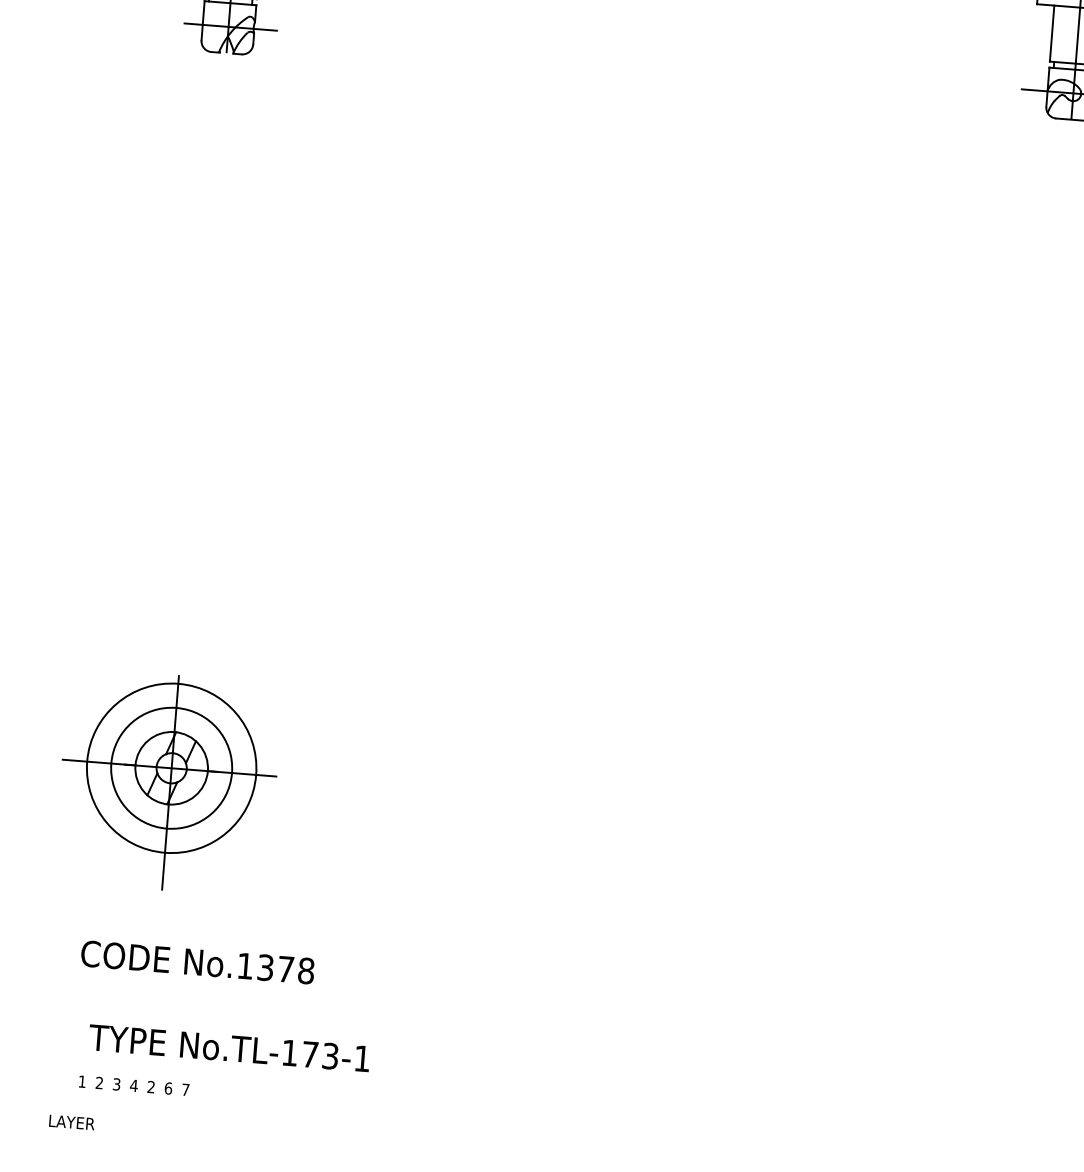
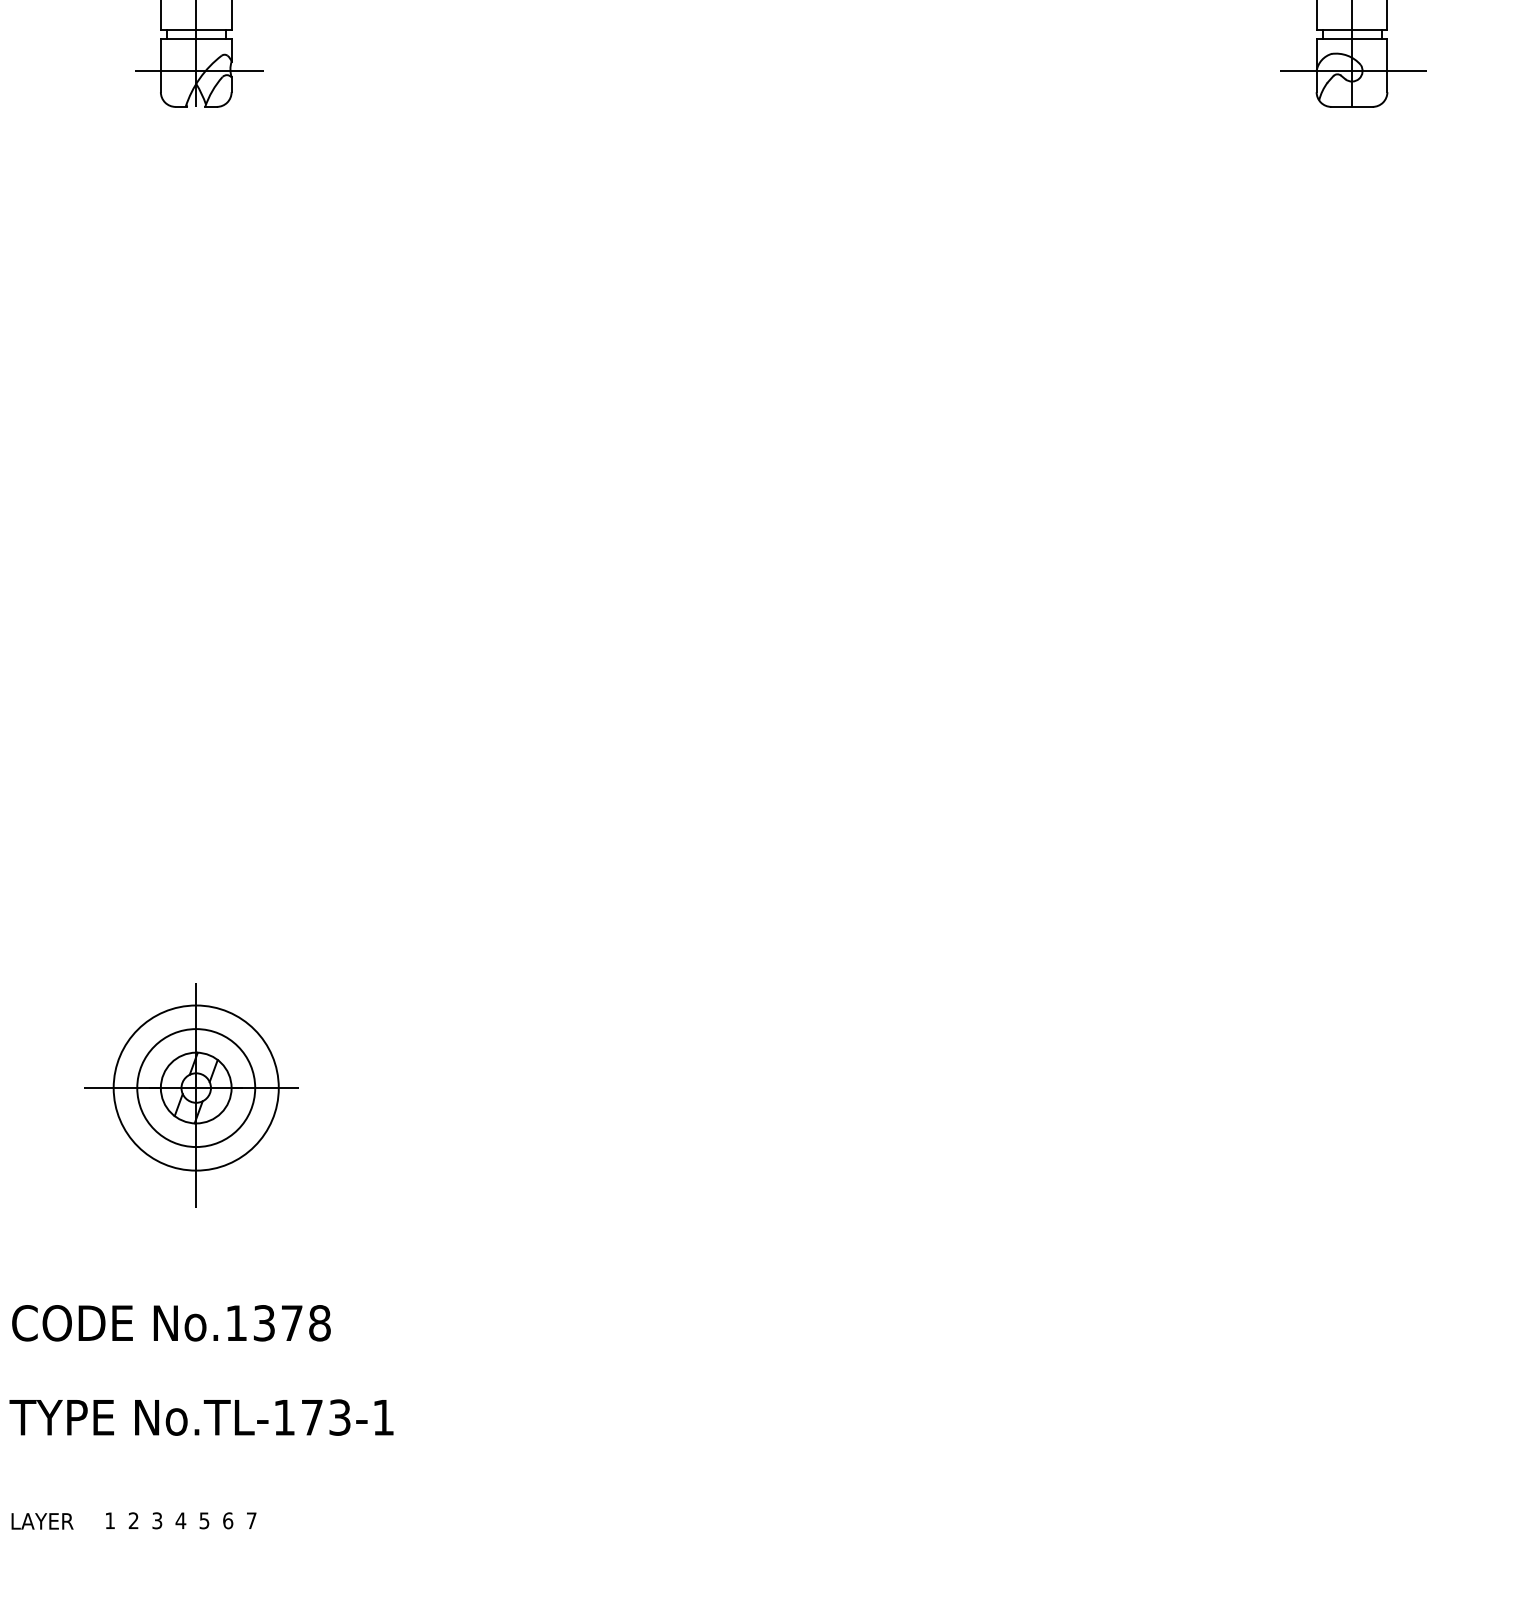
part: (166, 775) -> (191, 1095), size x0.71
text: (197, 962) -> (171, 1323), moved
text: (229, 1048) -> (201, 1417), moved
text: (151, 1086) -> (204, 1520), 2 -> 5
text: (71, 1122) -> (42, 1521), moved

